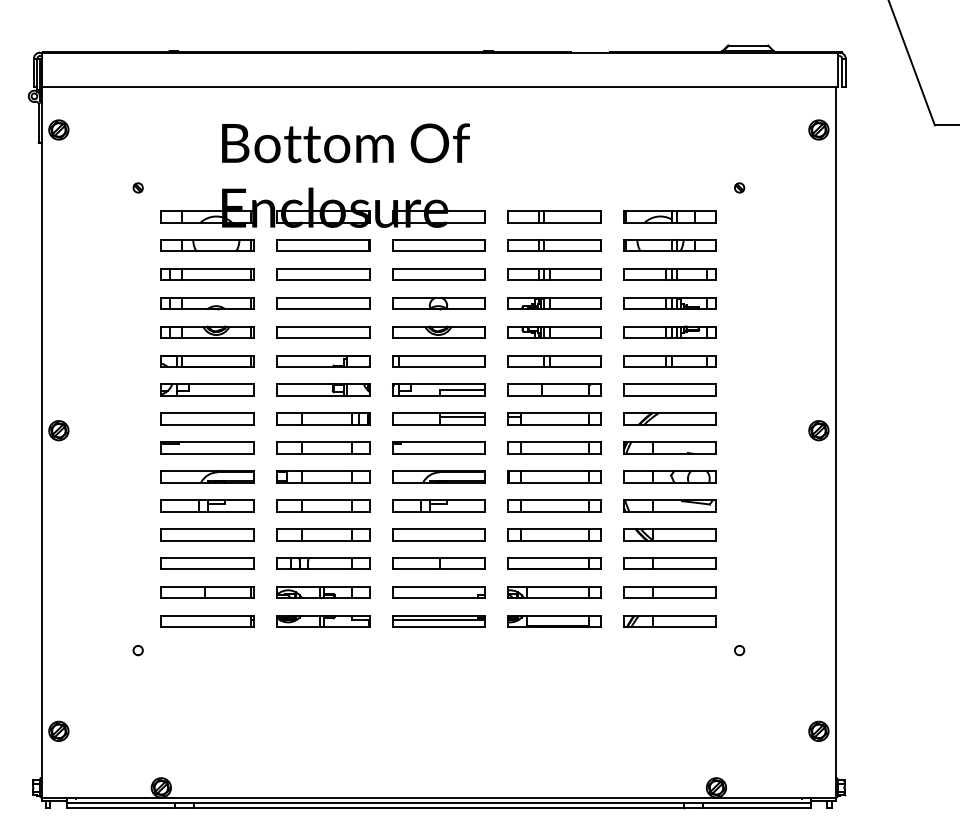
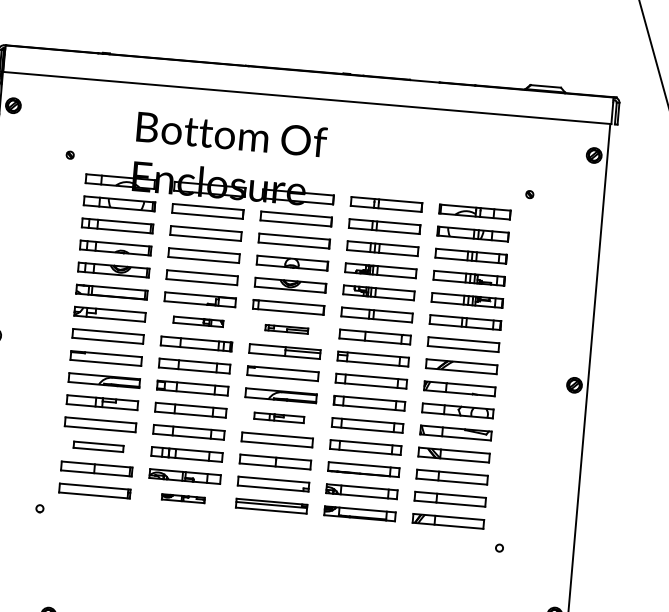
part: (323, 389) -> (198, 321), size x0.7
part: (438, 389) -> (286, 328), size x0.6
part: (438, 505) -> (278, 417), size x0.7
part: (207, 563) -> (98, 446), size x0.7
part: (323, 621) -> (183, 498), size x0.6

